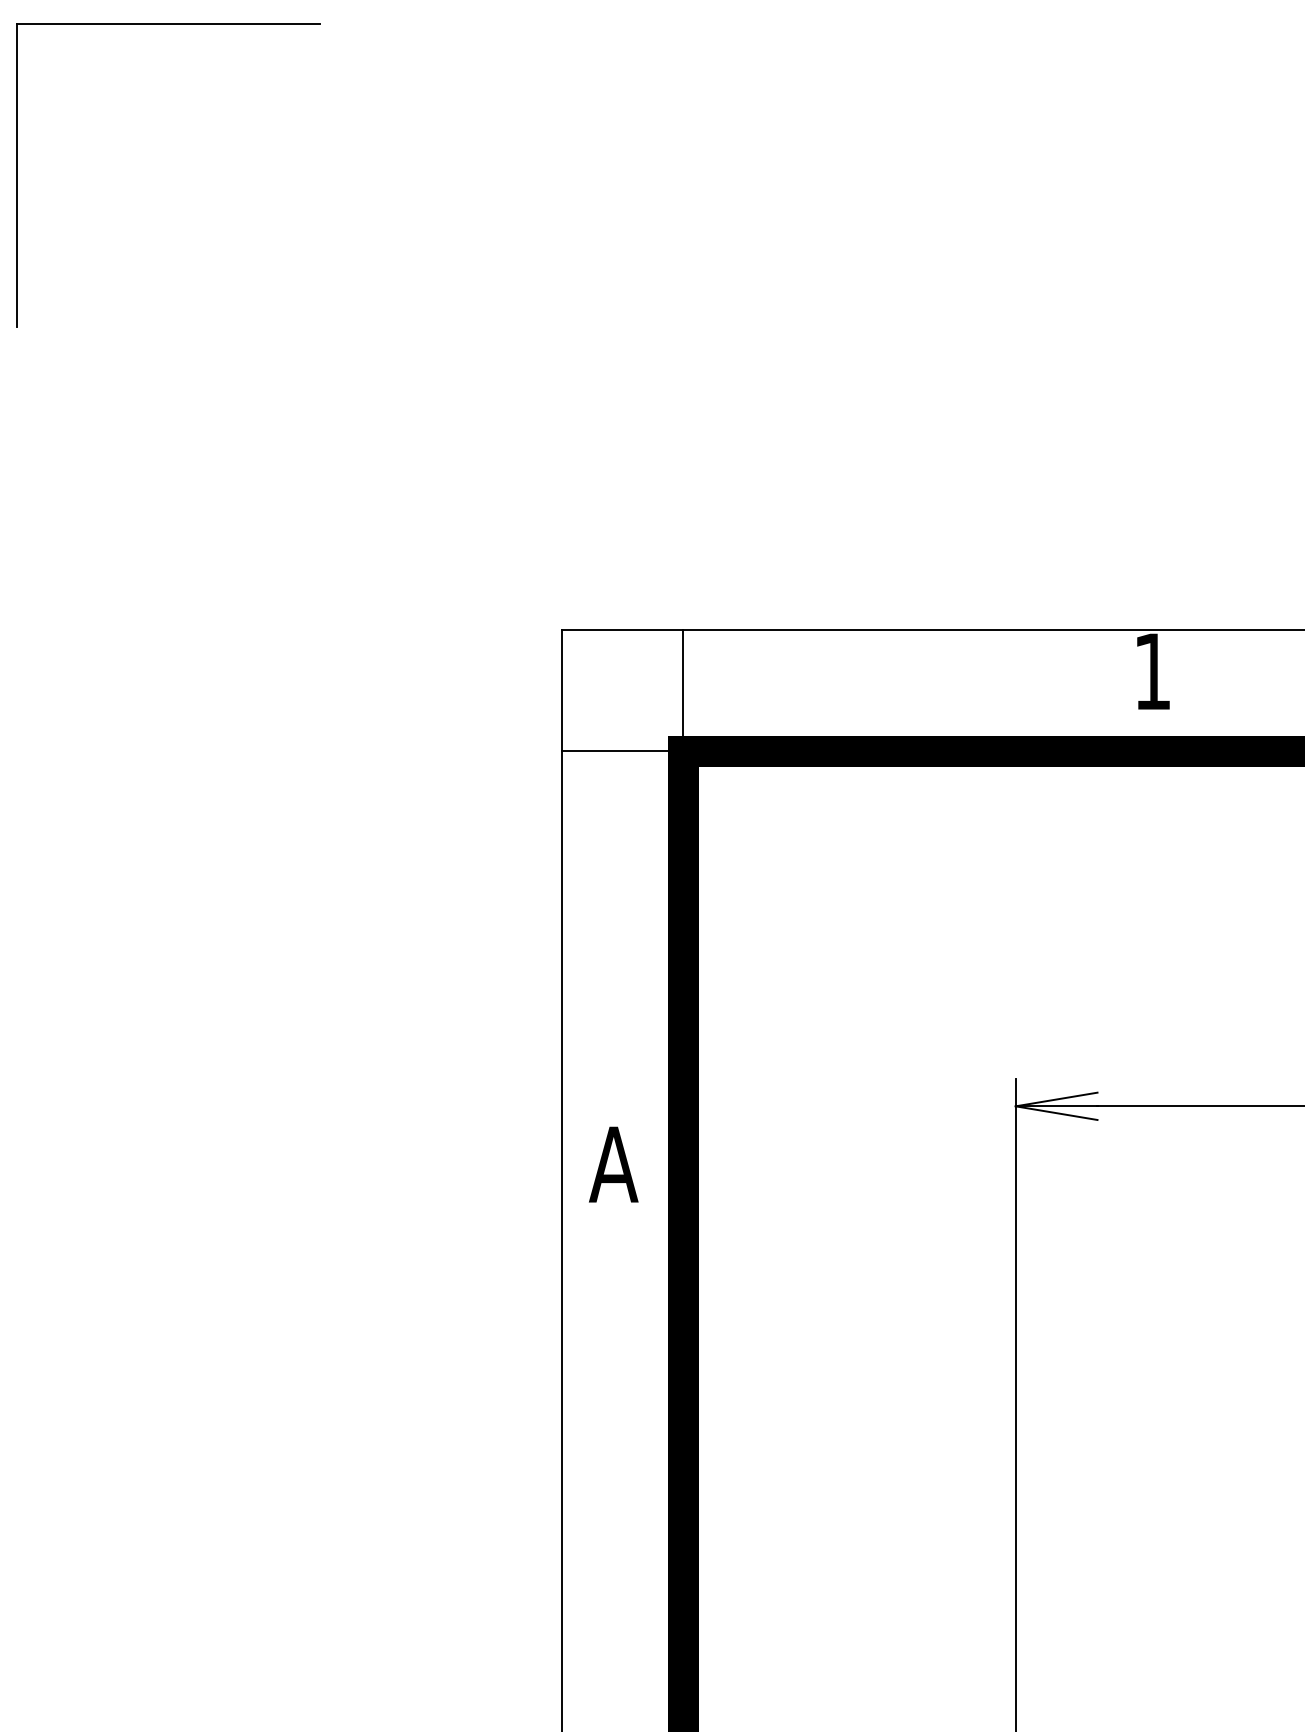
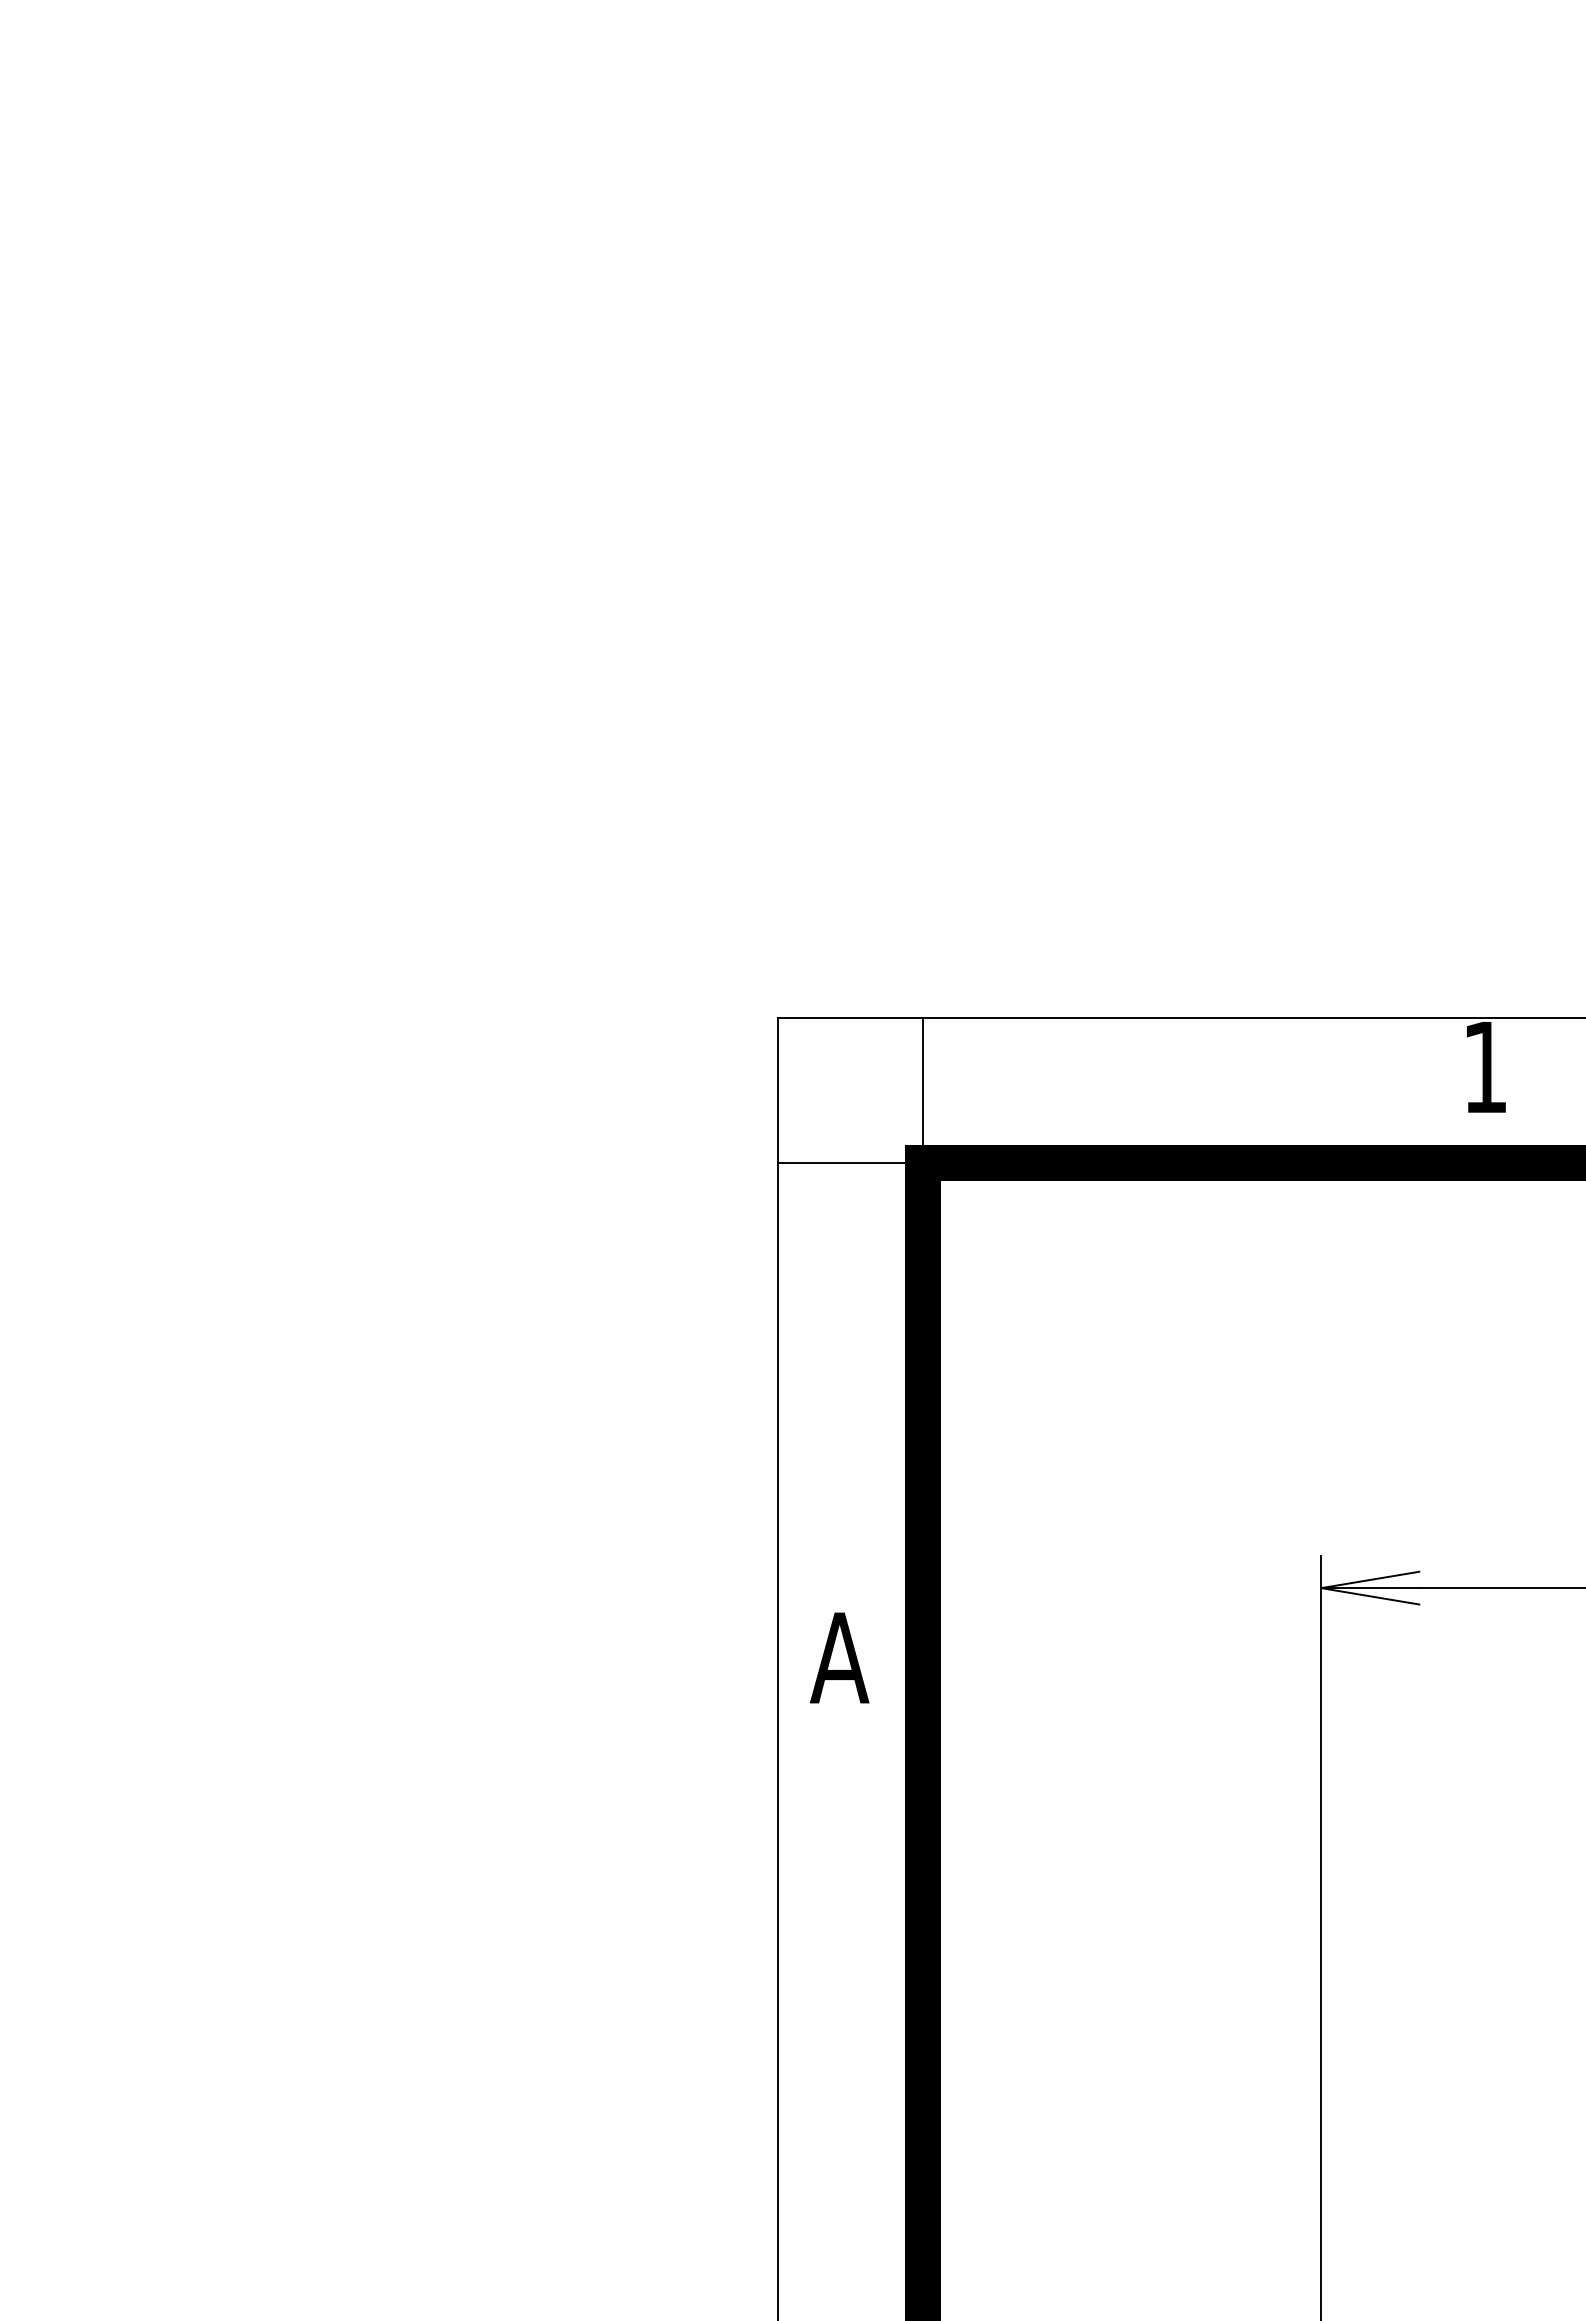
part: (167, 24) -> (305, 292), removed

